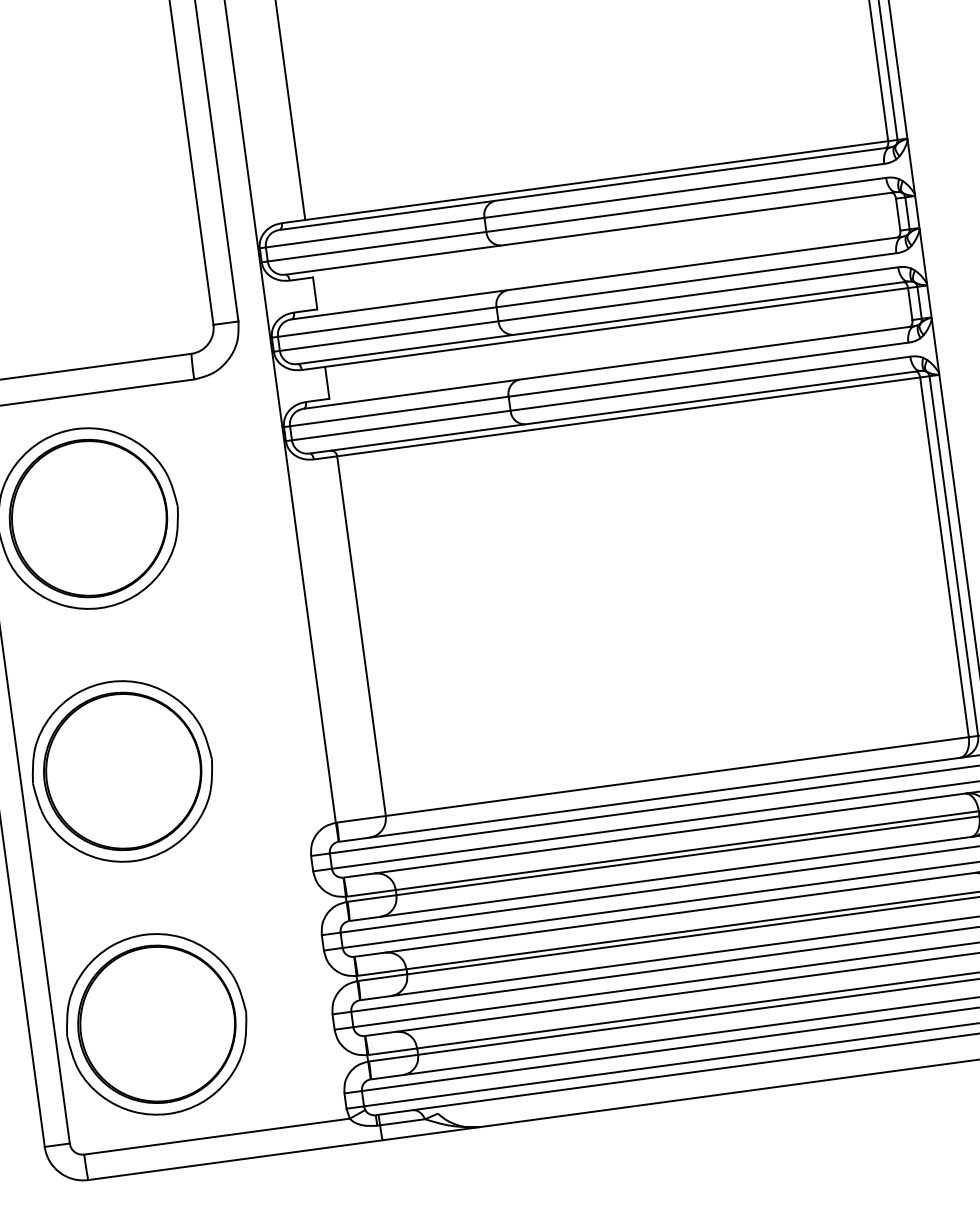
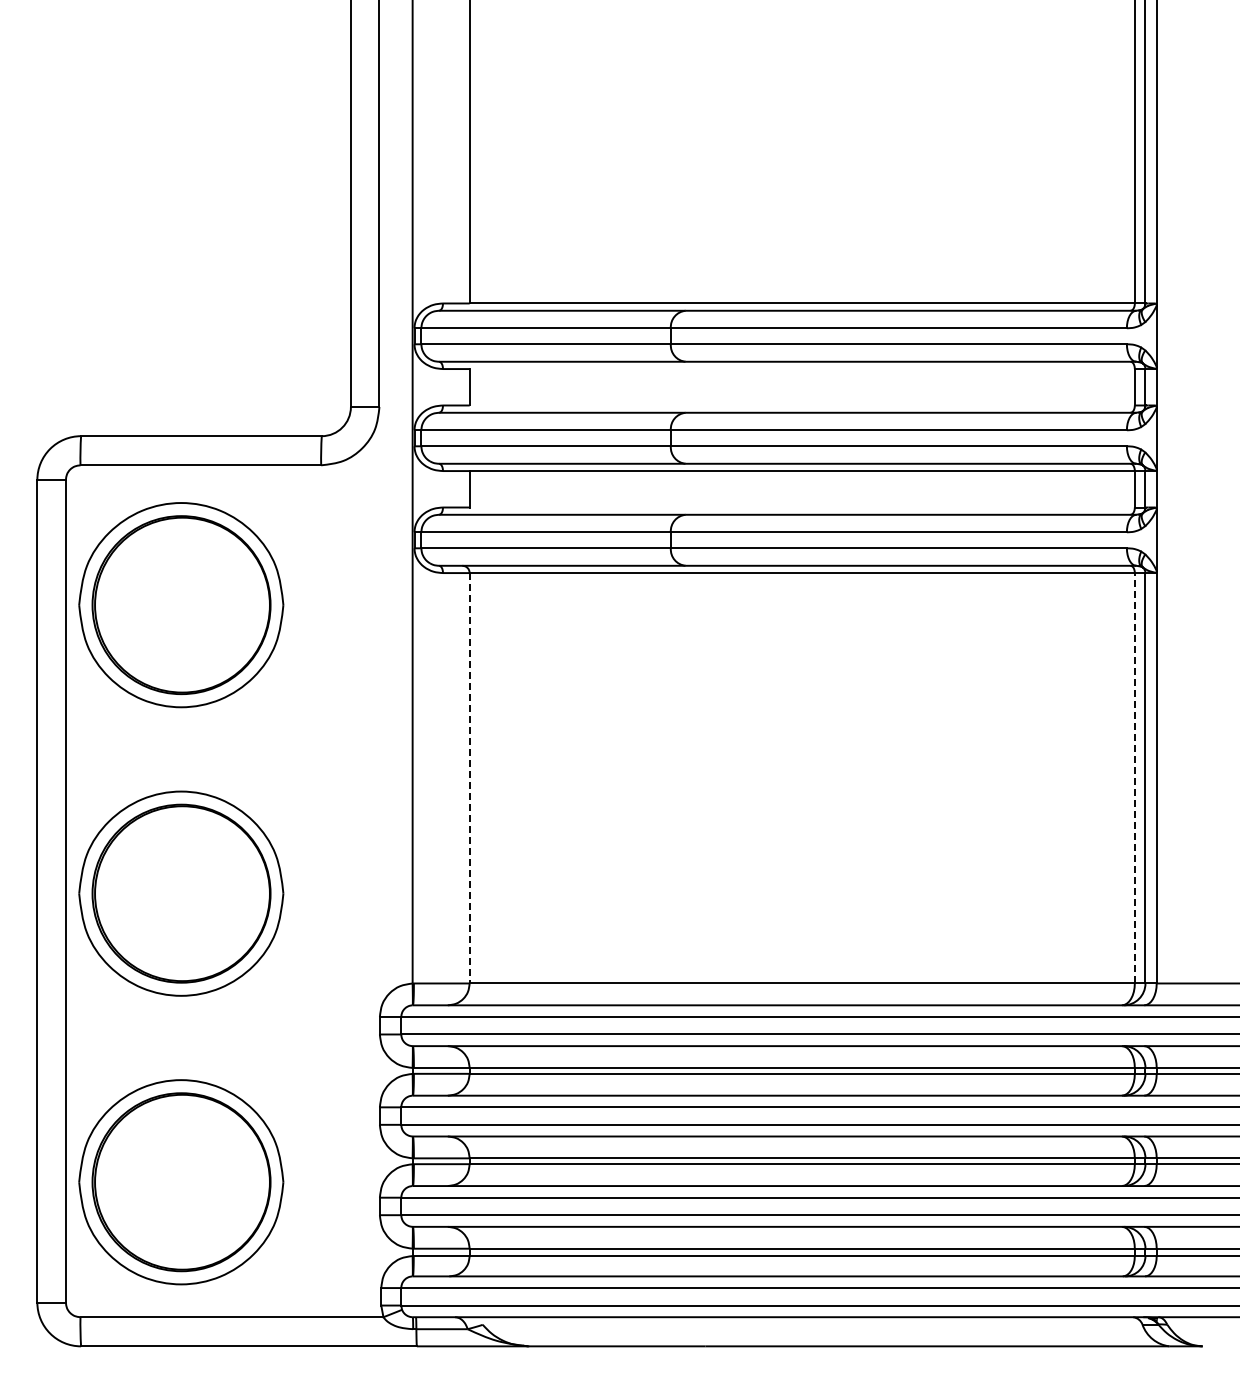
line: (944, 556) -> (1134, 777), solid -> dashed
line: (361, 636) -> (469, 778), solid -> dashed

